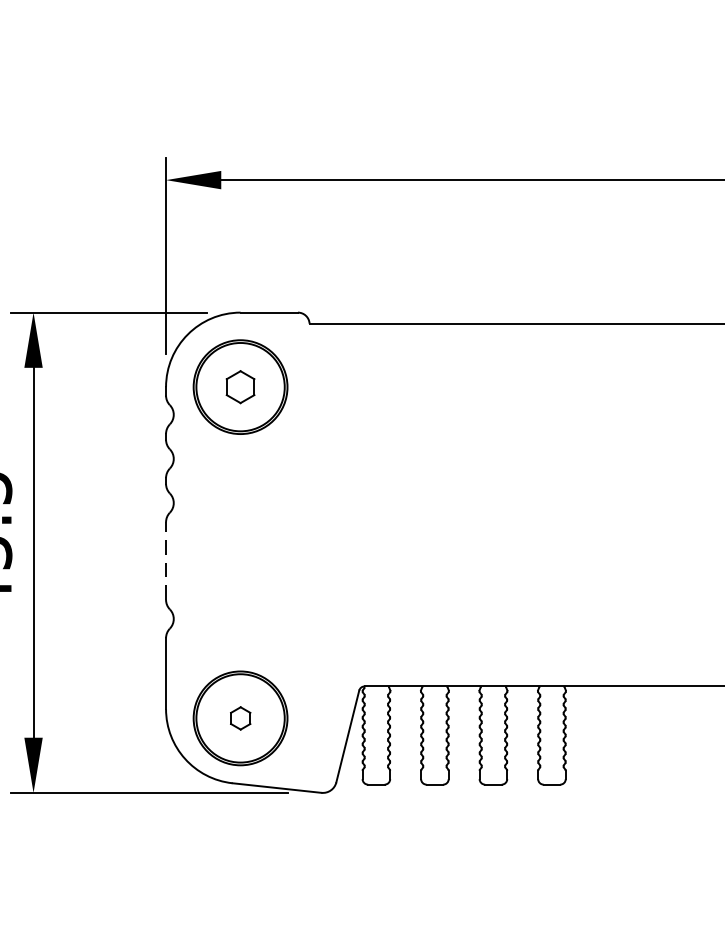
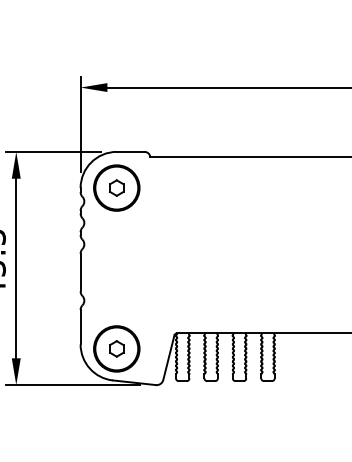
line: (165, 560) -> (80, 272), dashed -> solid
part: (239, 717) -> (116, 348), size x1.43

